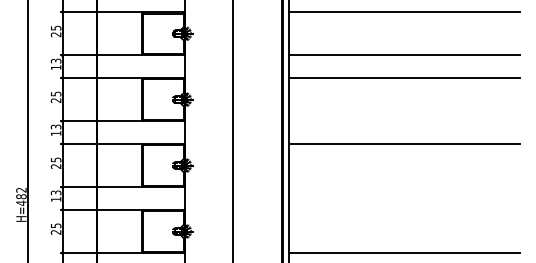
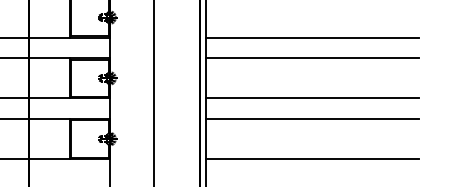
line: (404, 121) -> (312, 37), added
line: (404, 187) -> (312, 98), added
line: (404, 209) -> (312, 118), added

